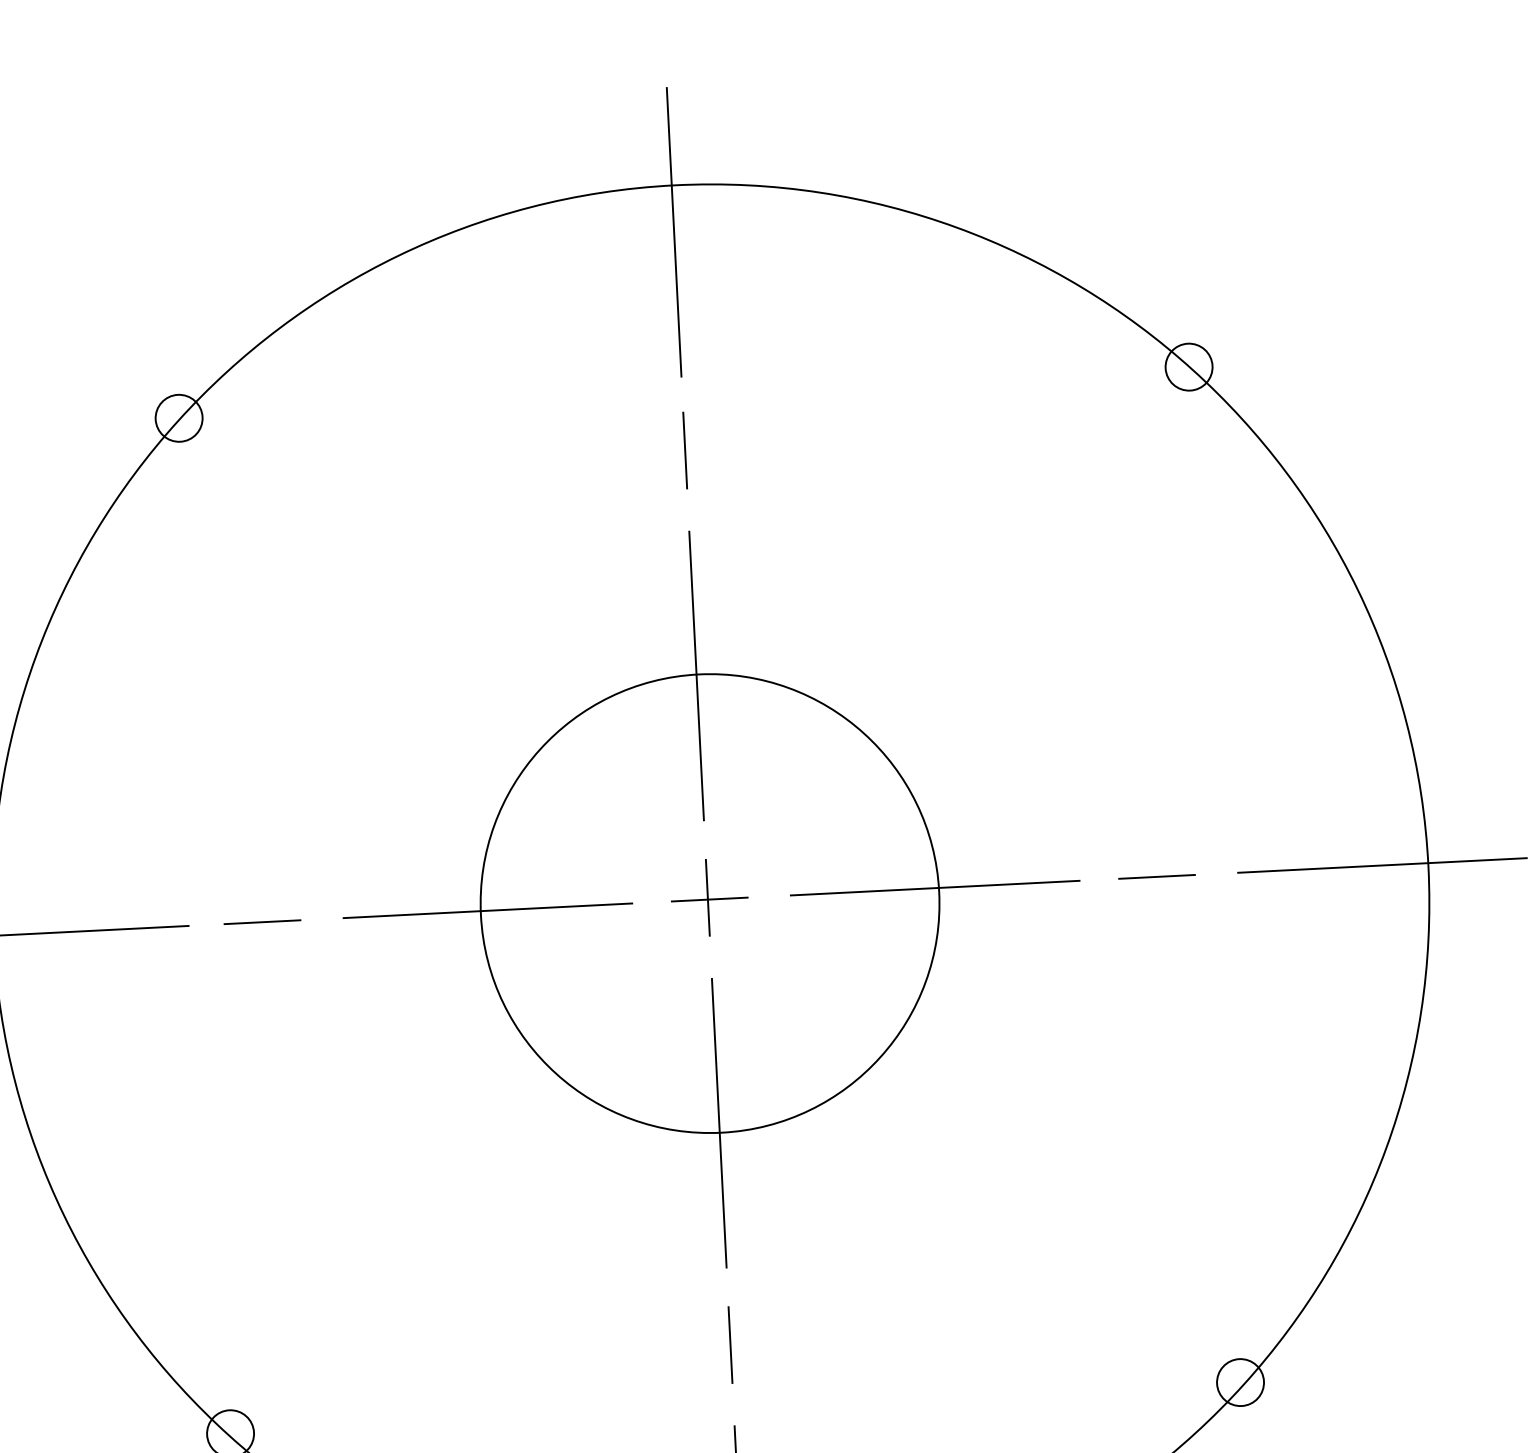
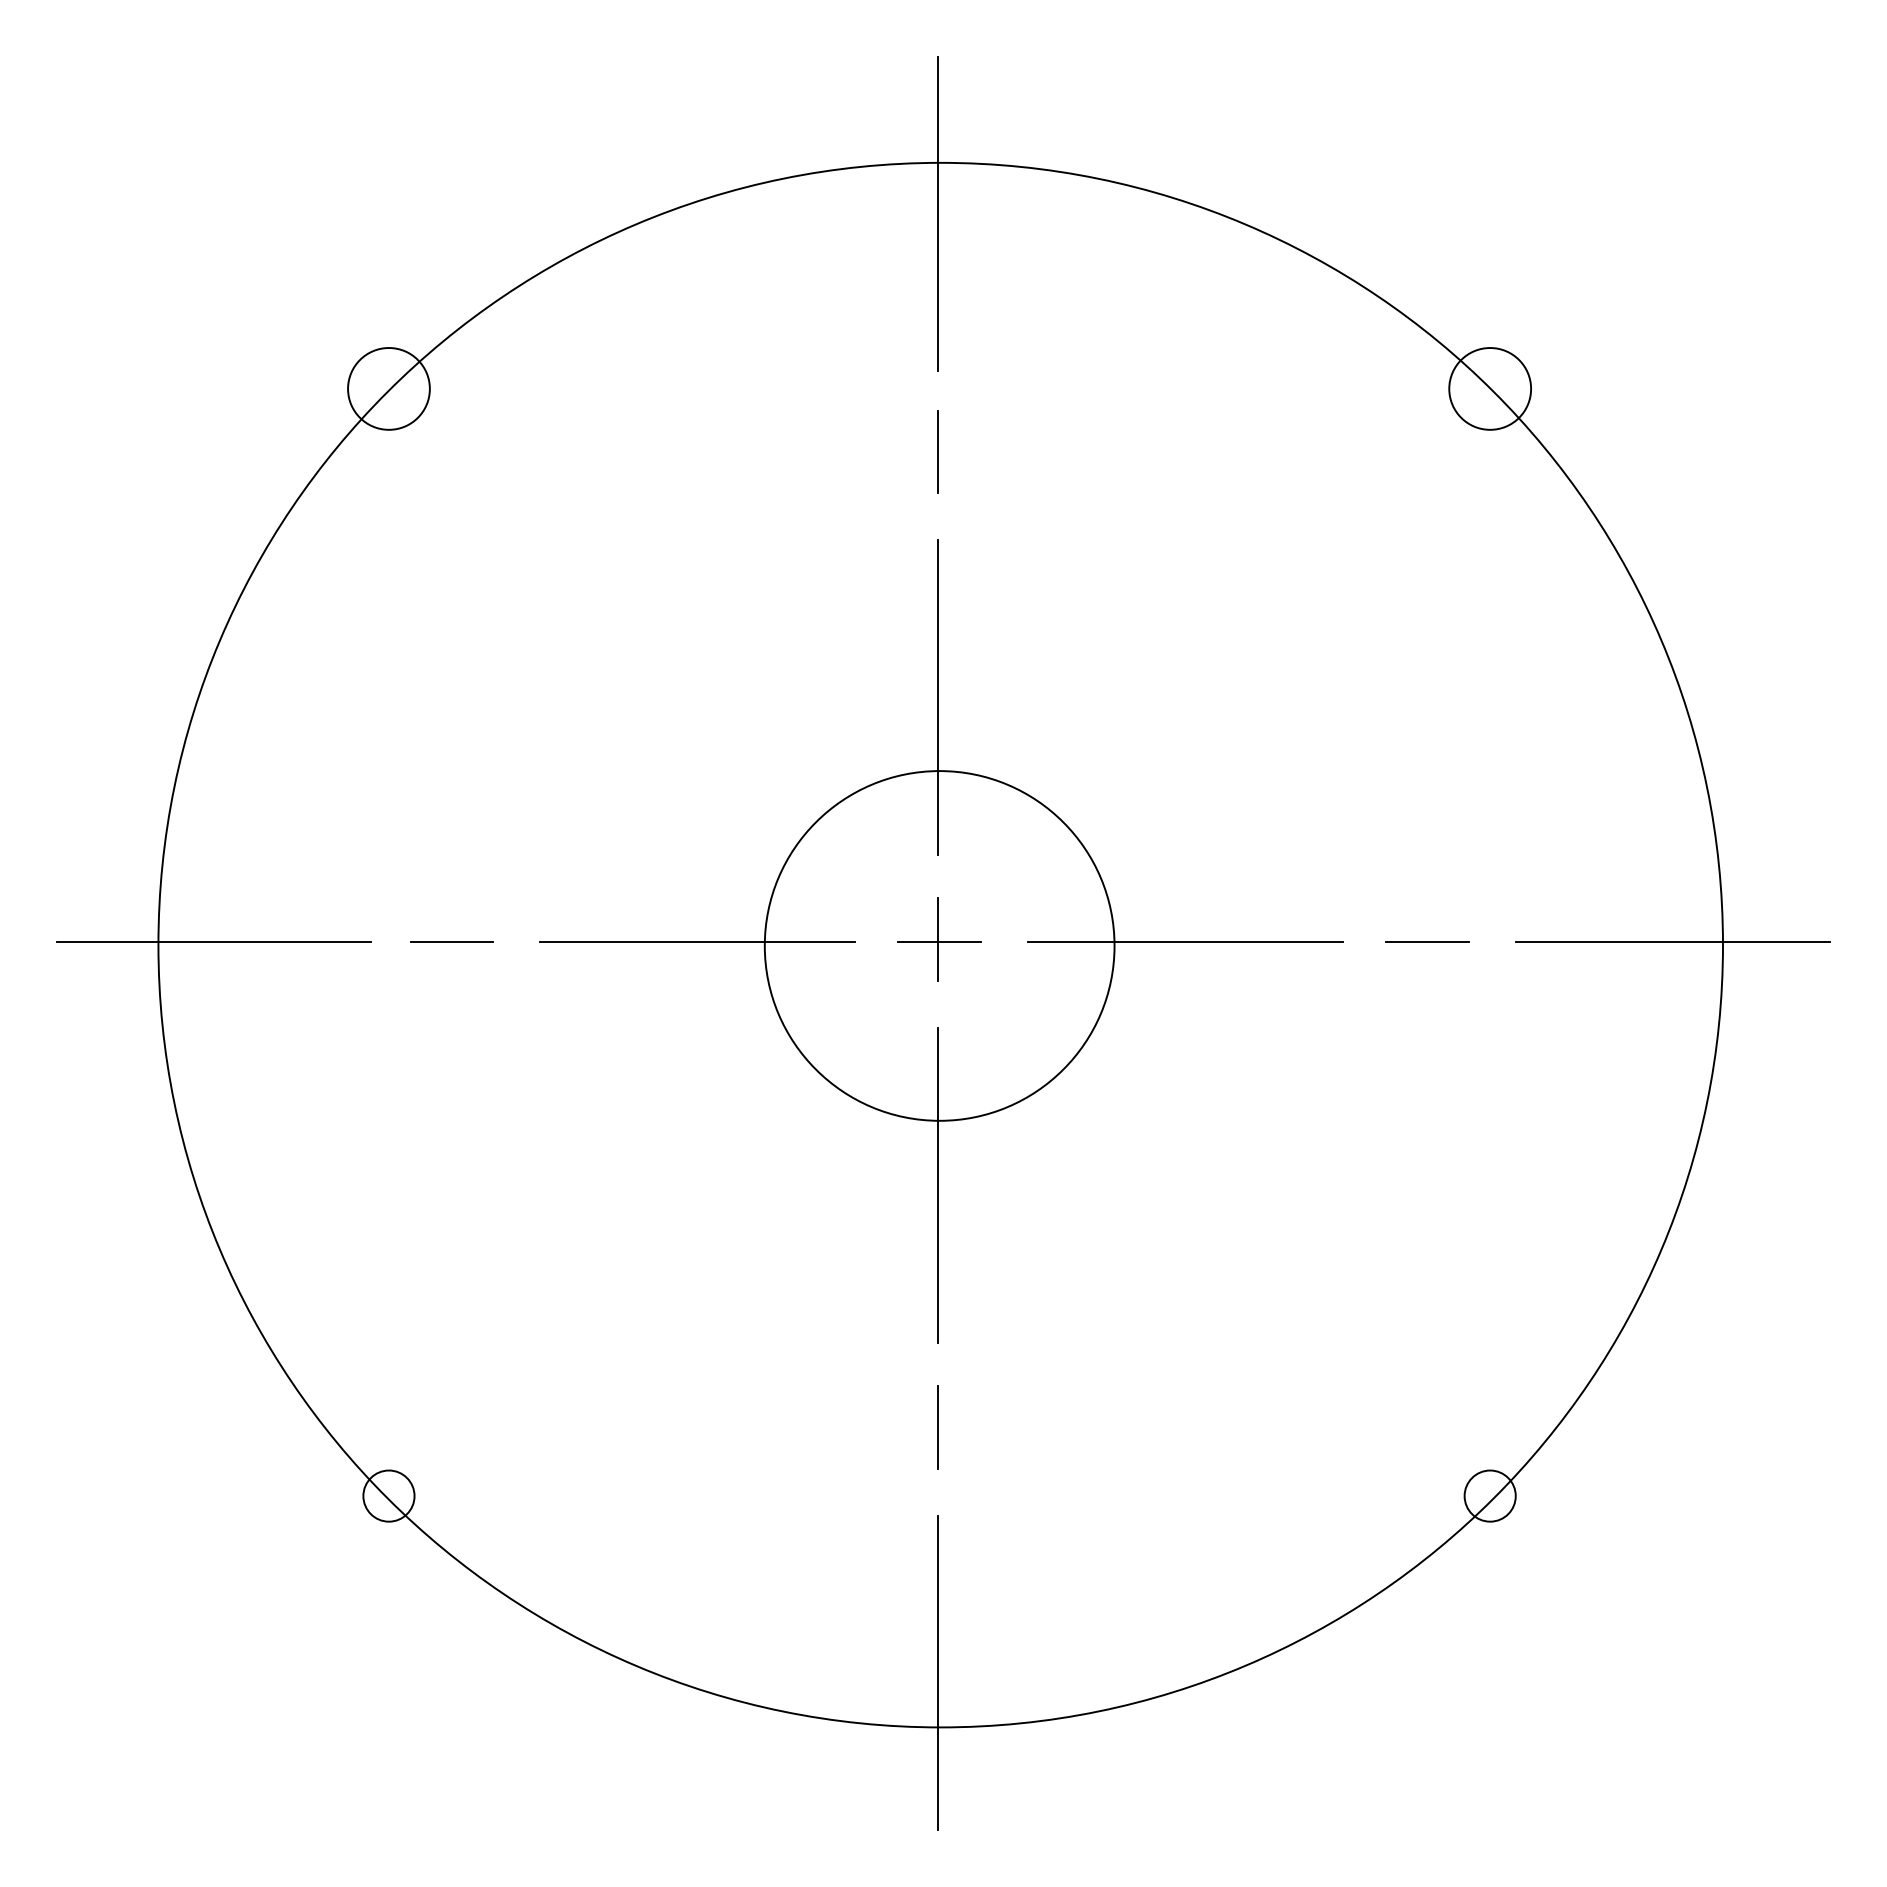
circle: (1188, 366) -> (1489, 388), size x1.6
circle: (178, 417) -> (388, 388), size x1.6
circle: (709, 903) -> (939, 945), size x0.7

